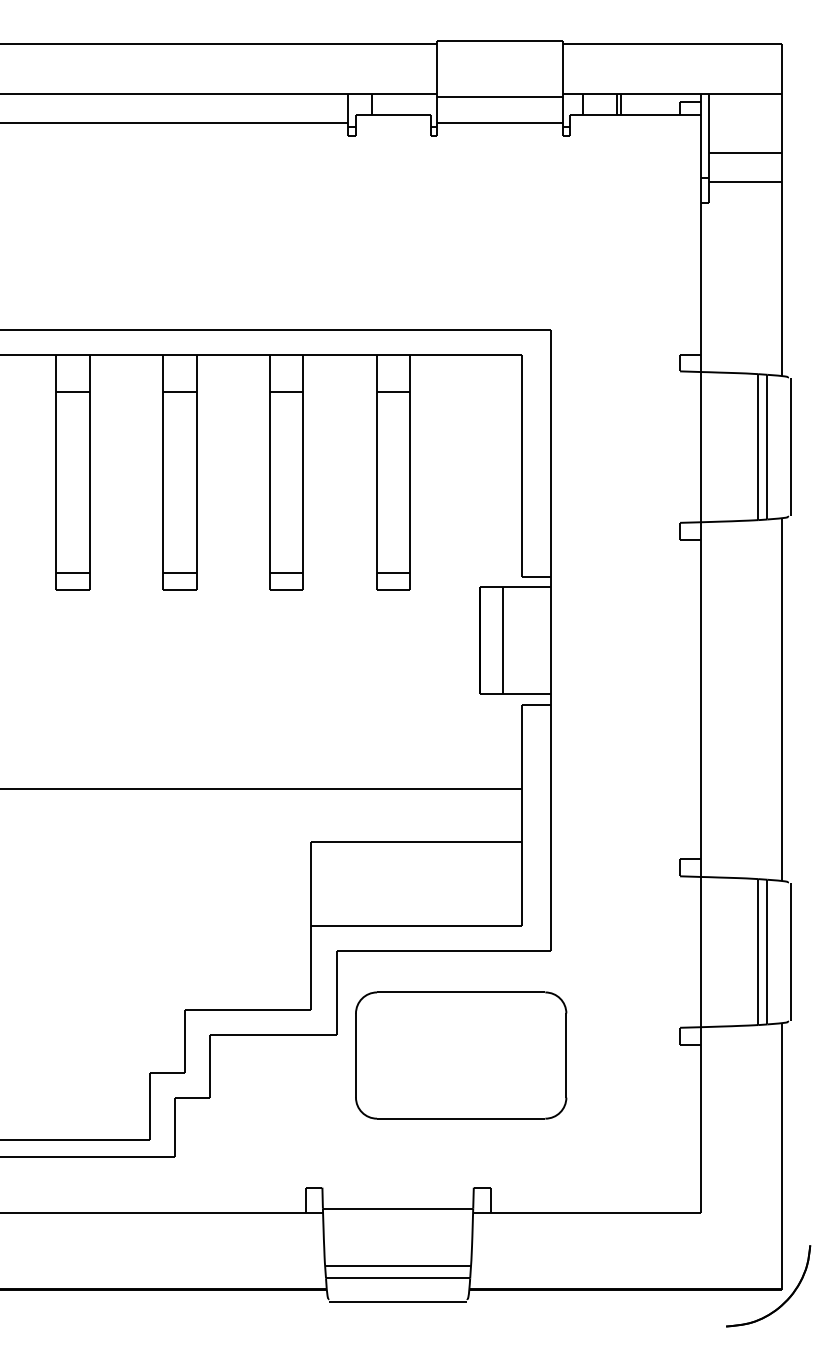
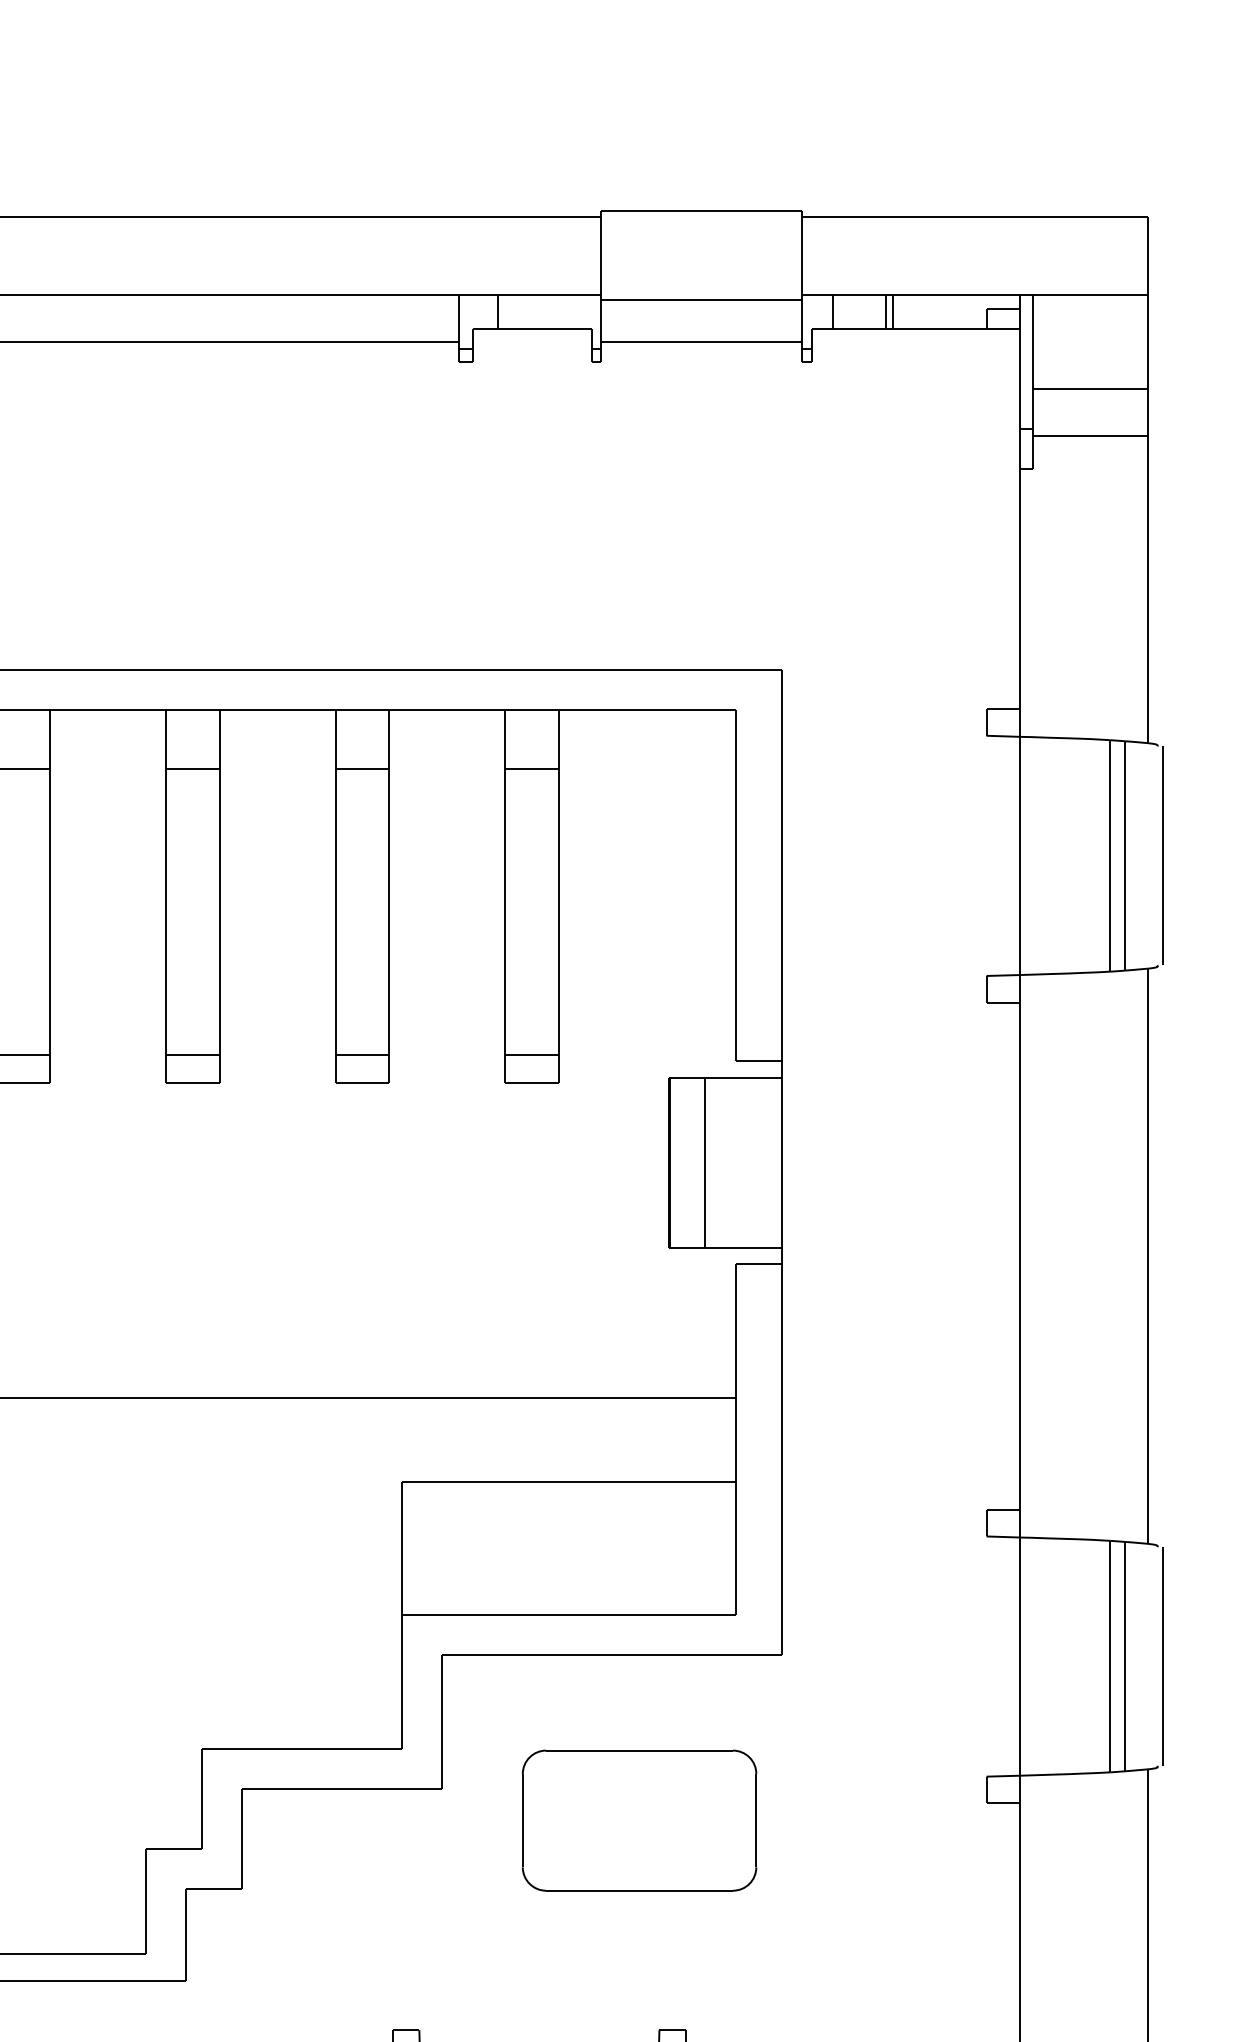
part: (461, 1055) -> (639, 1820), size x0.7

